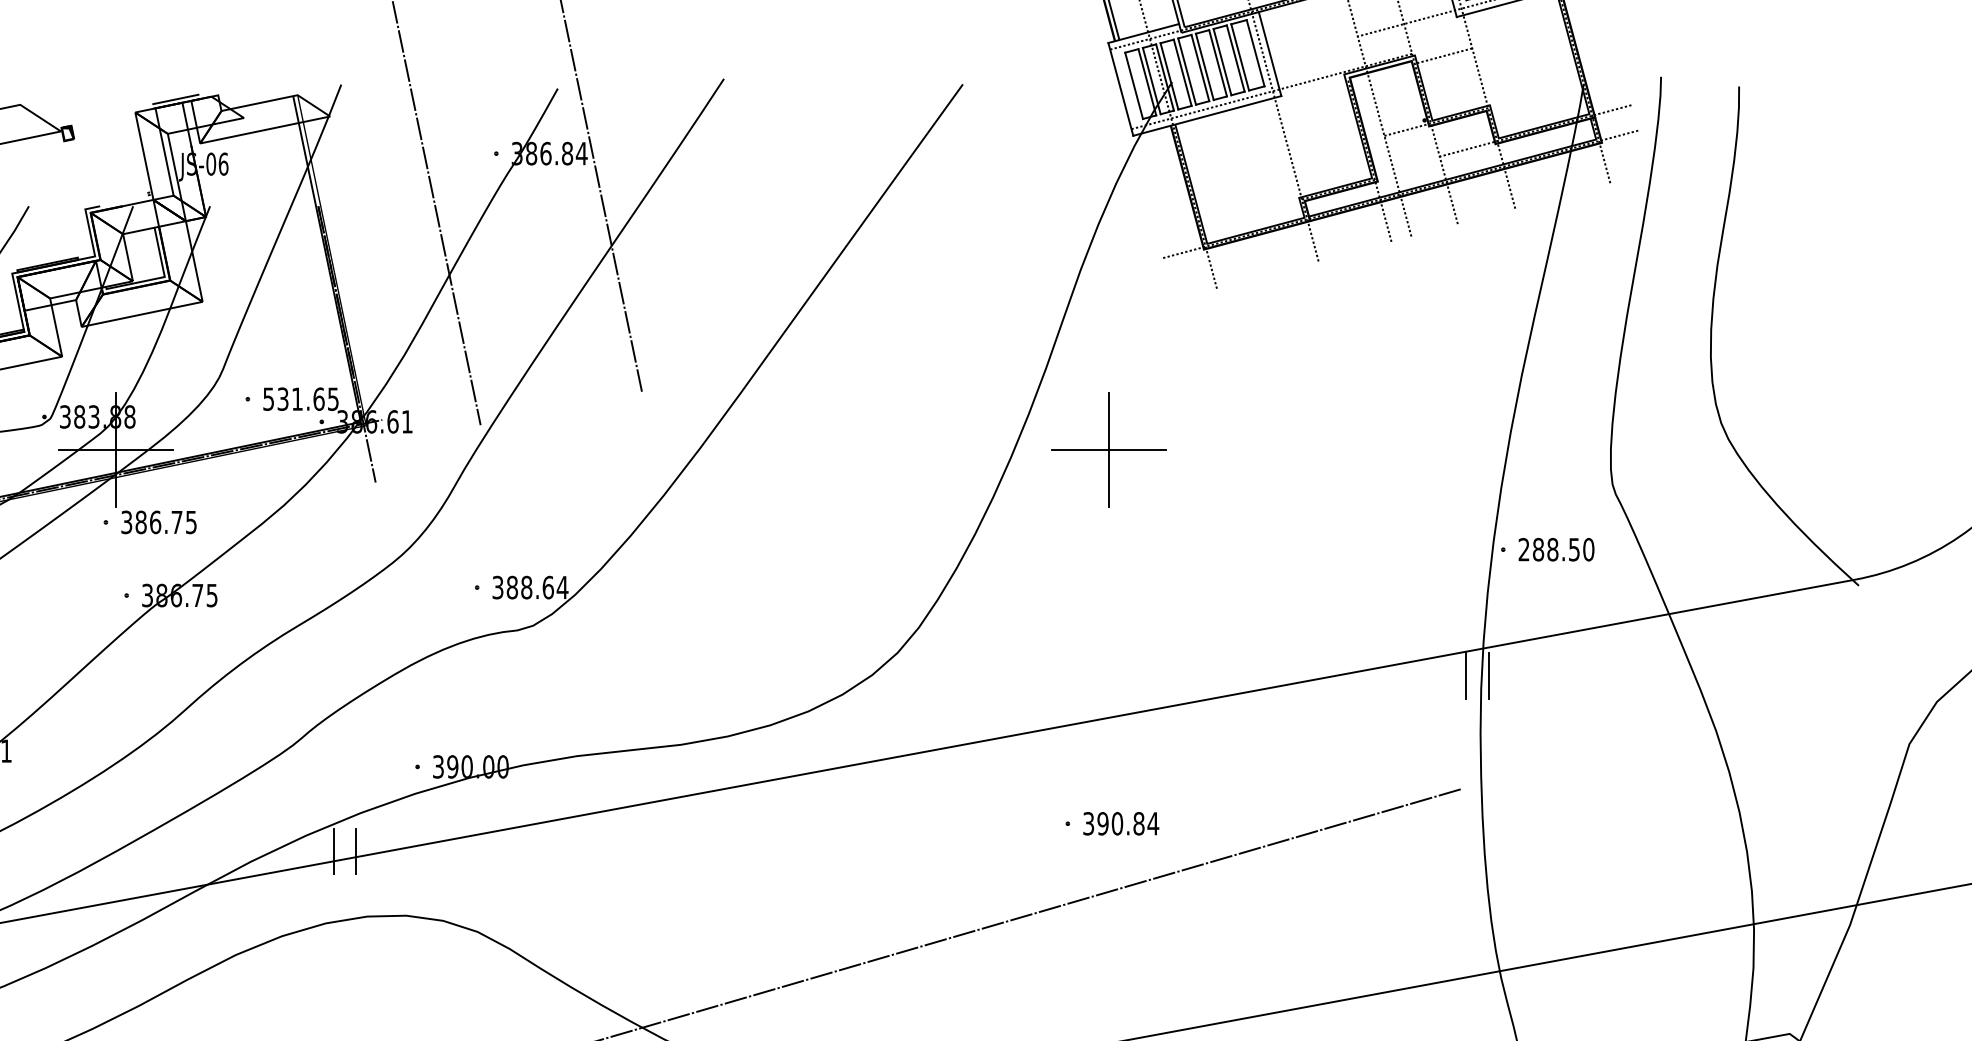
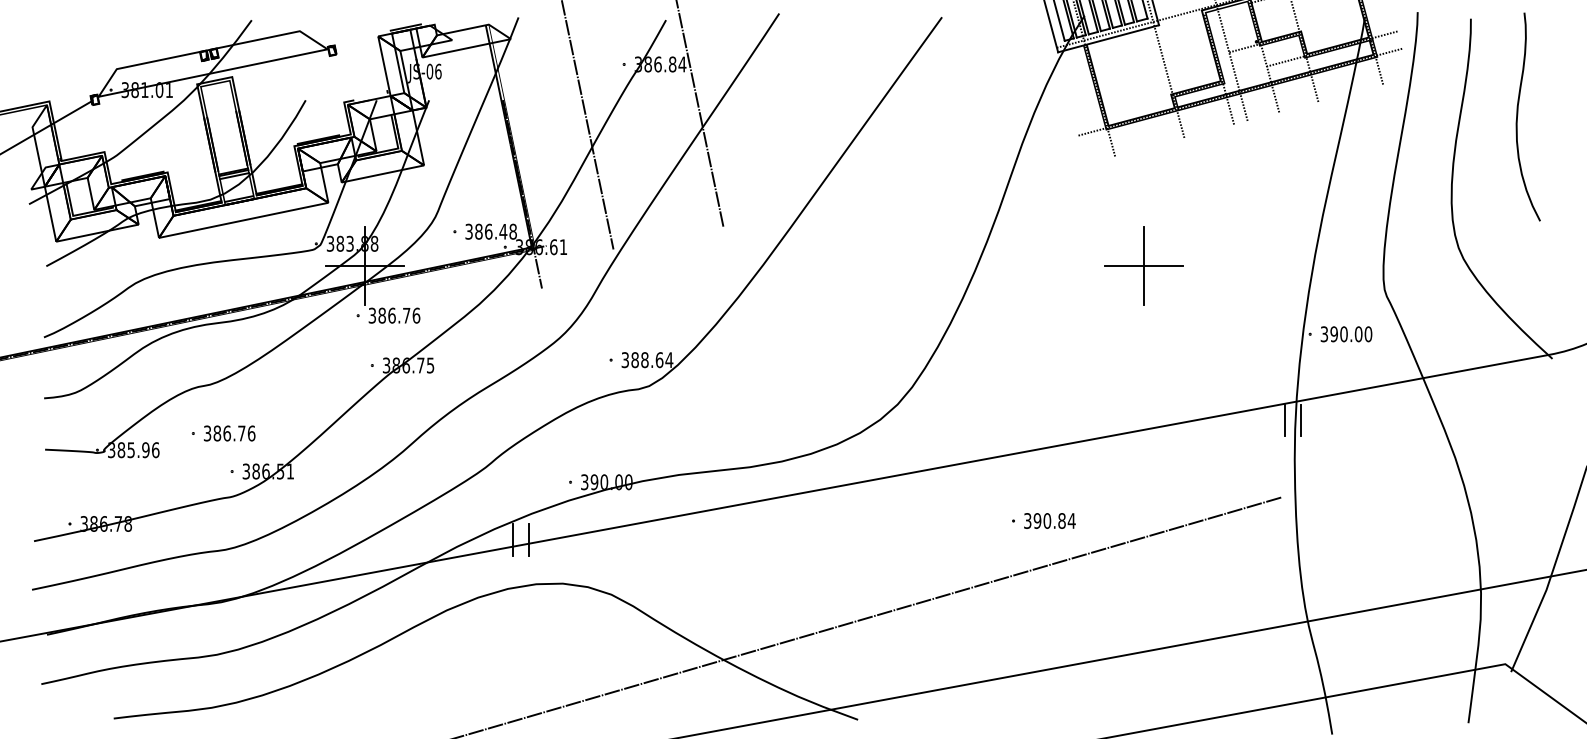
curve: (1808, 228) -> (1518, 115), added
text: (300, 398) -> (490, 231), 531.65 -> 386.48
part: (1107, 448) -> (1143, 265), moved
text: (191, 522) -> (416, 315), 386.75 -> 386.76
text: (1549, 550) -> (1341, 334), 288.50 -> 390.00

